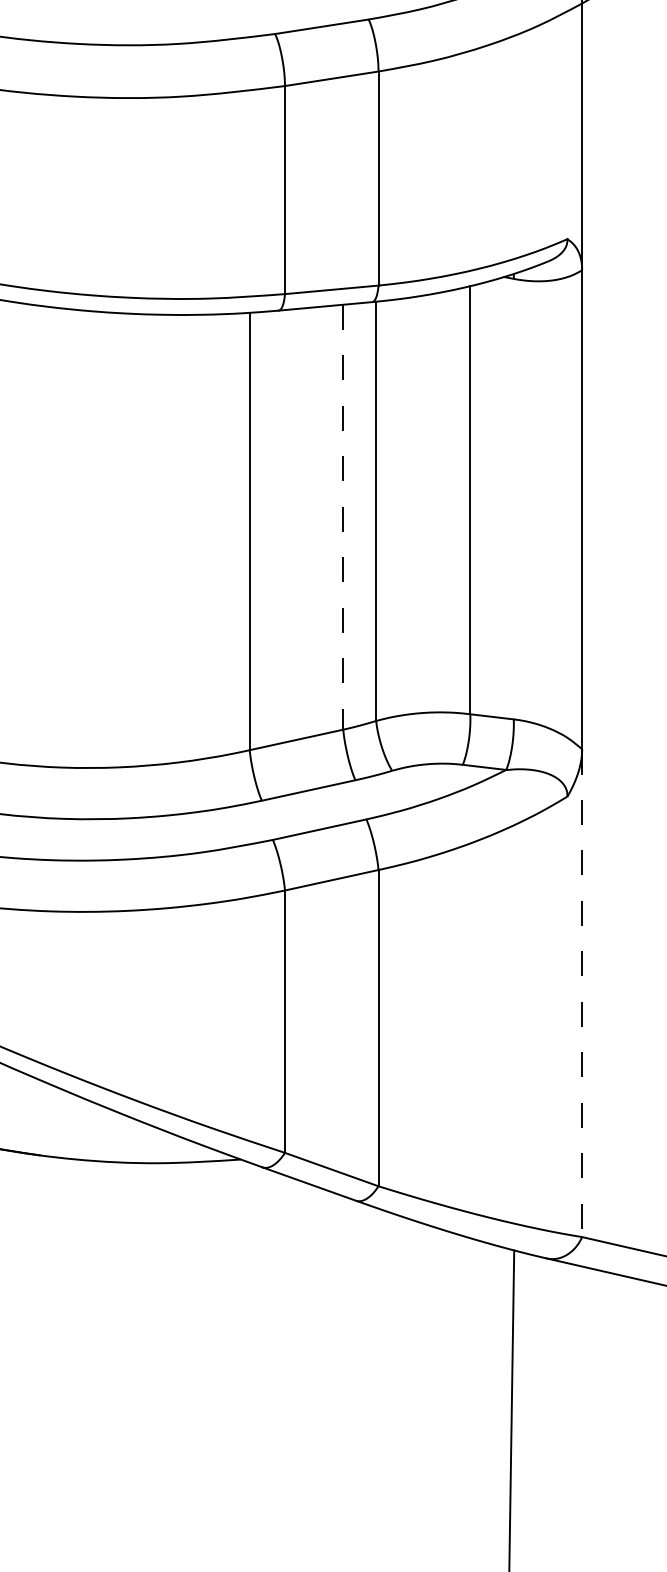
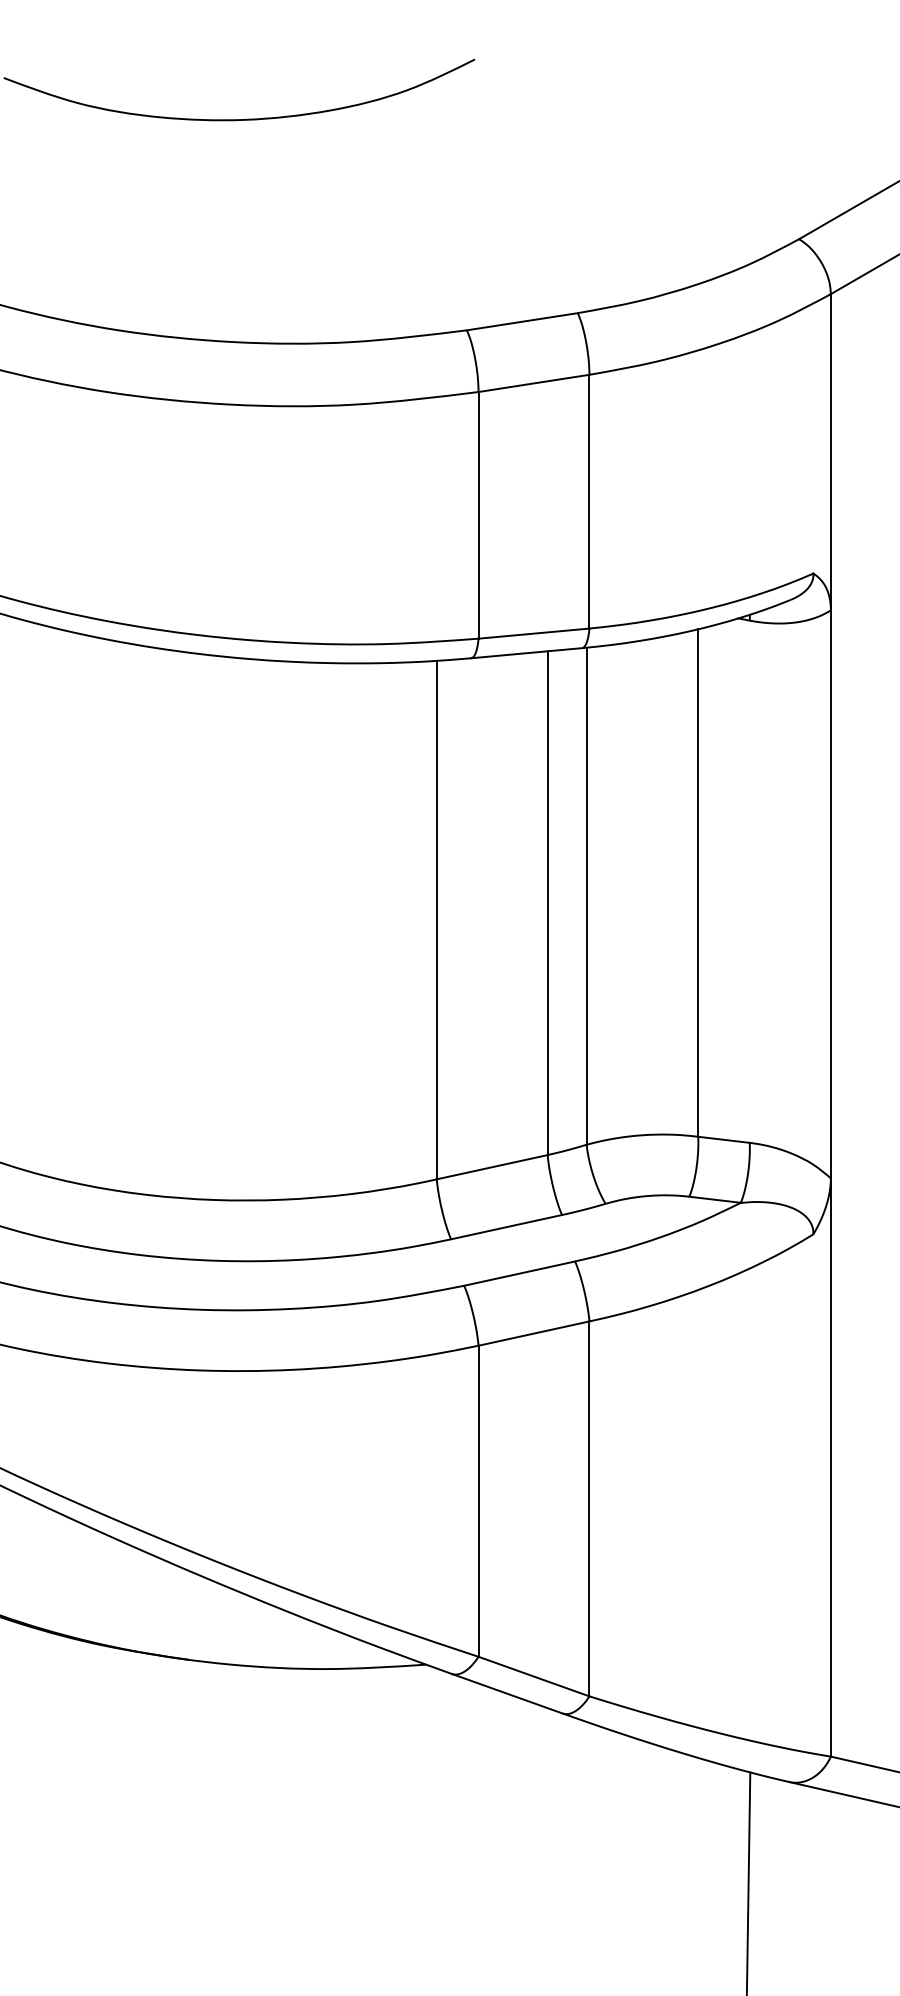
line: (343, 517) -> (547, 903), dashed -> solid
line: (581, 993) -> (830, 1467), dashed -> solid

